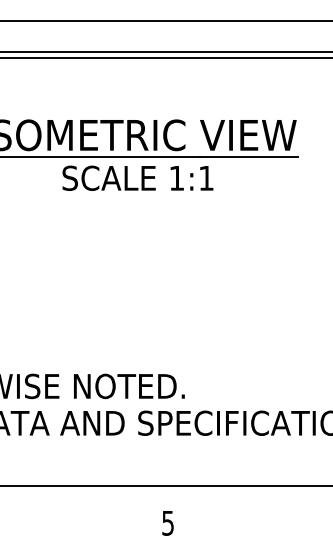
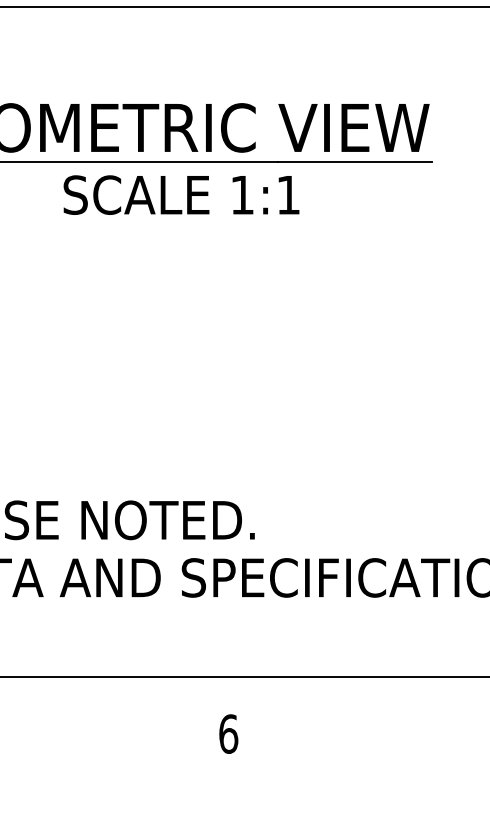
text: (168, 522) -> (229, 732), 5 -> 6

